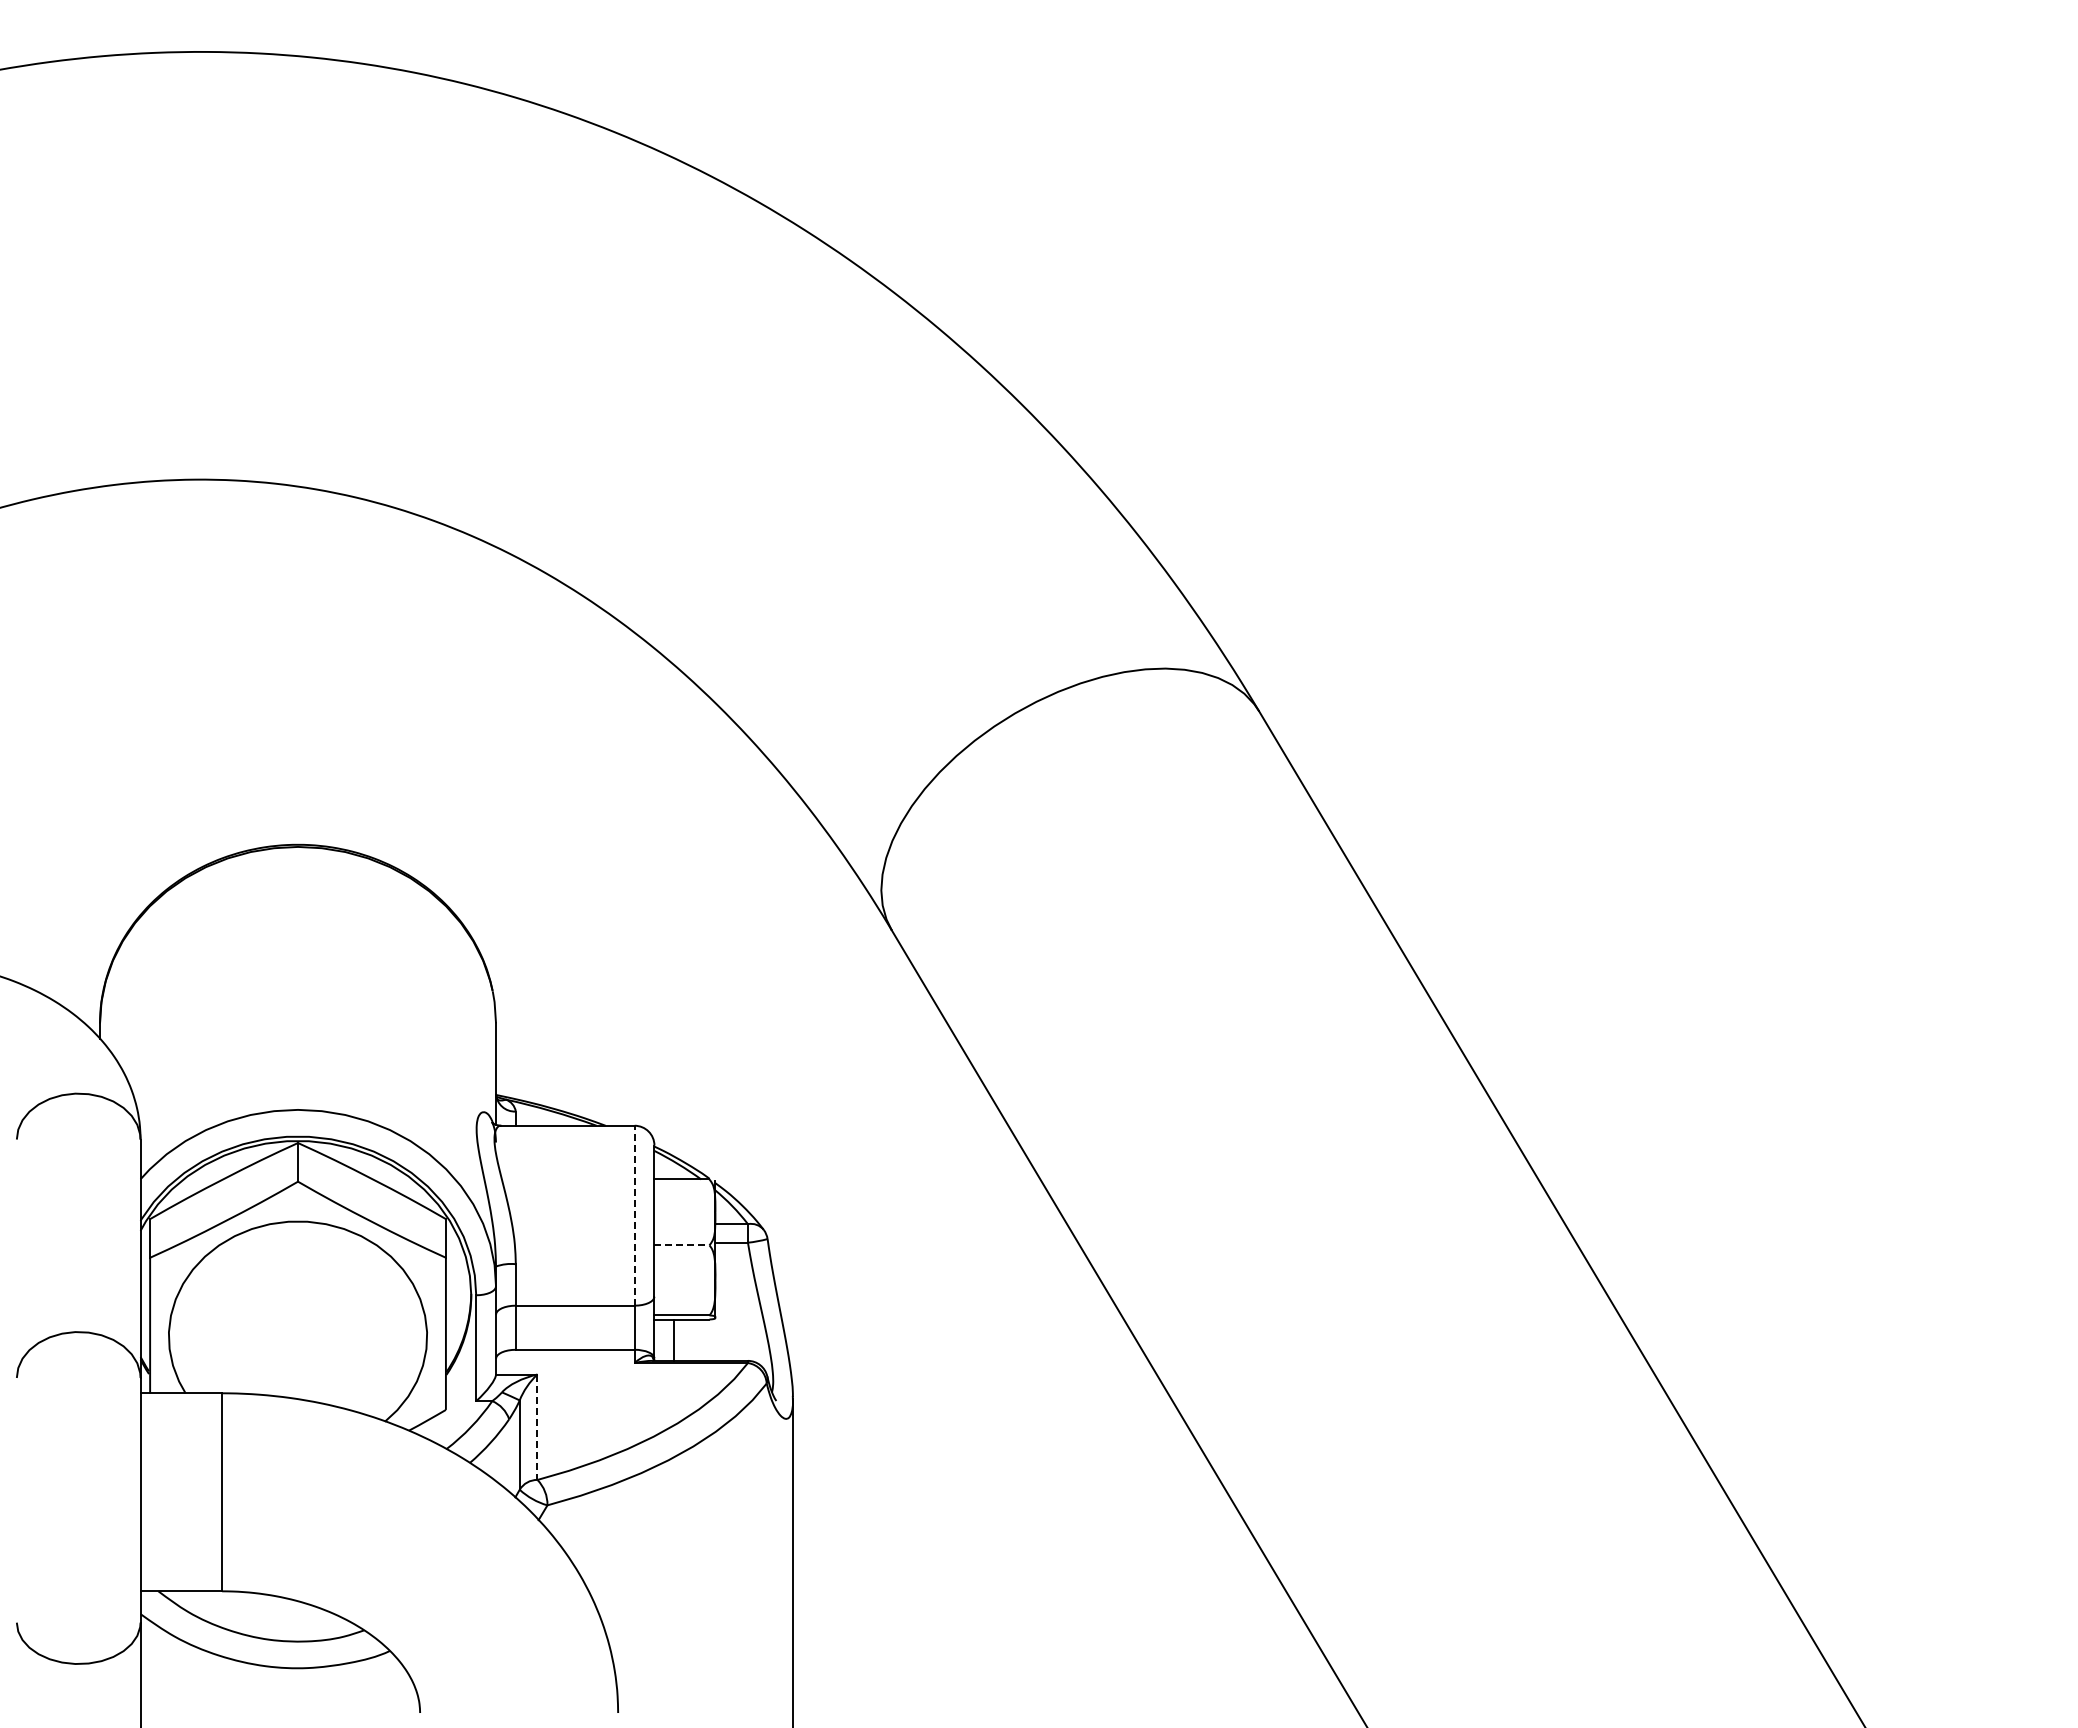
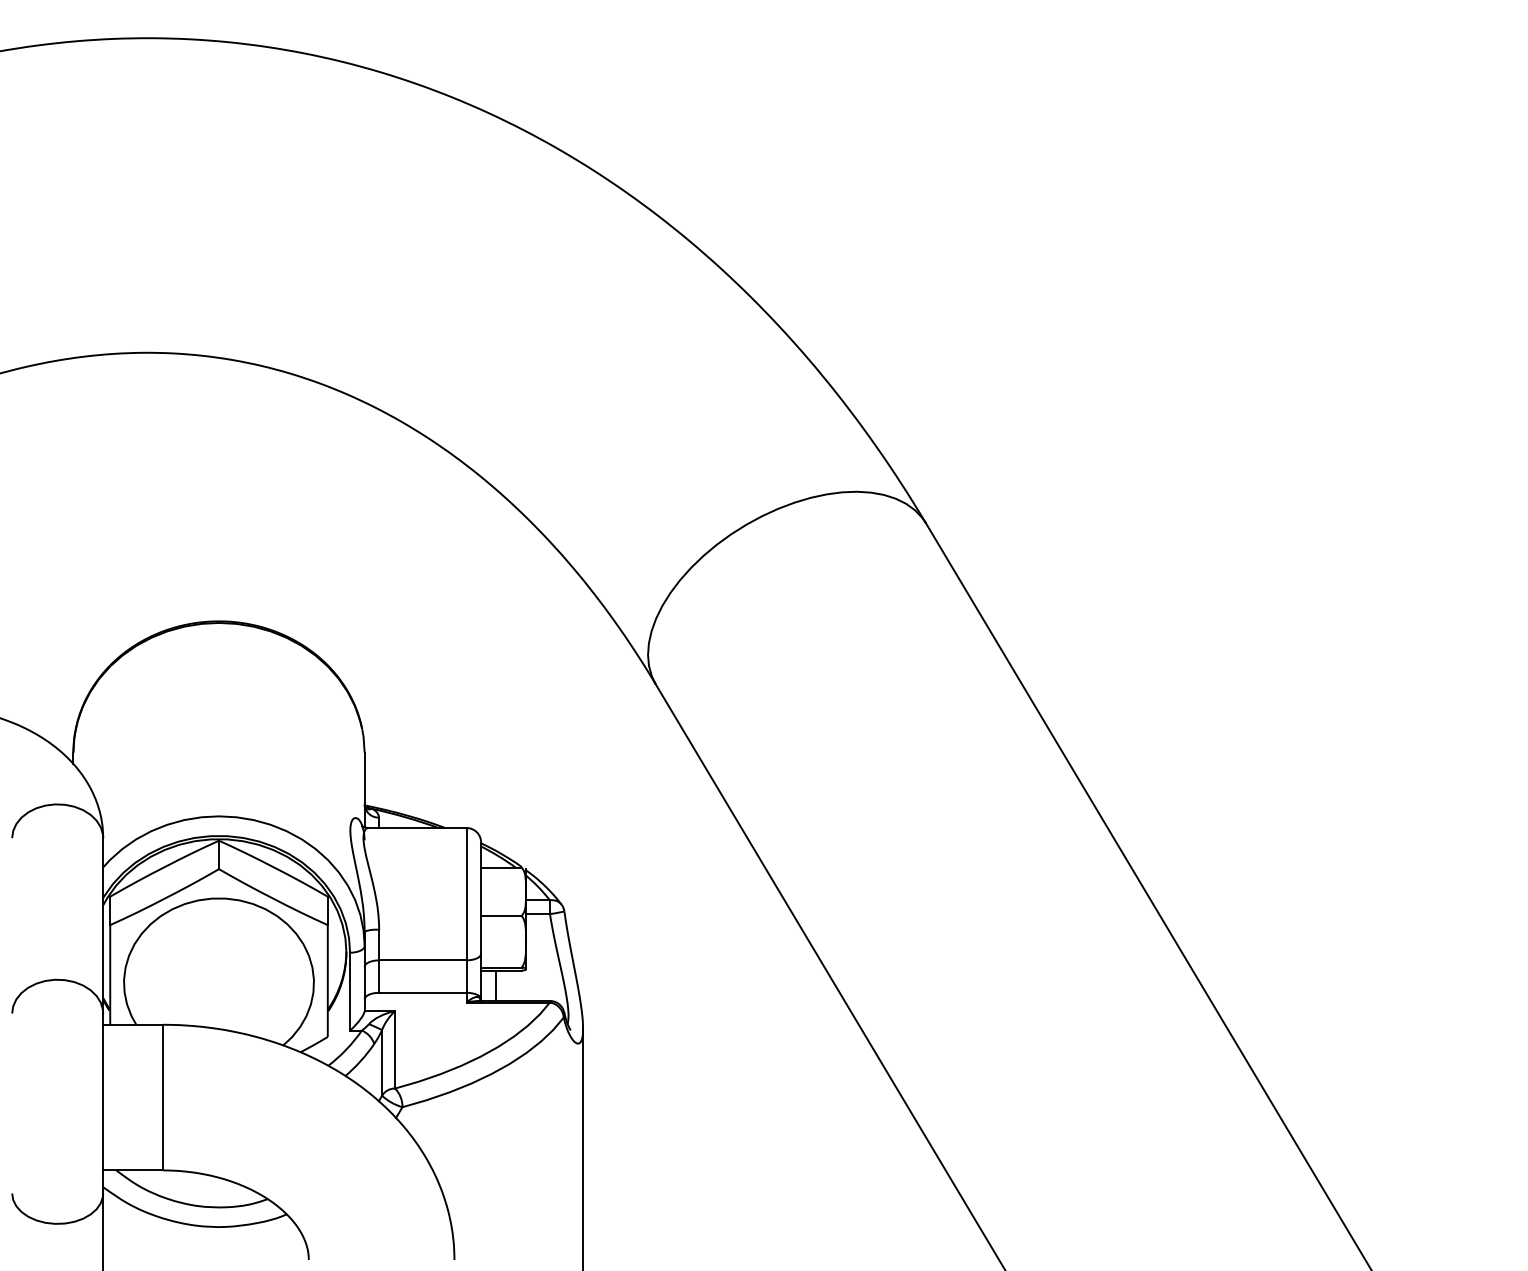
line: (634, 1215) -> (466, 894), dashed -> solid
line: (681, 1245) -> (501, 916), dashed -> solid
line: (537, 1427) -> (395, 1049), dashed -> solid

